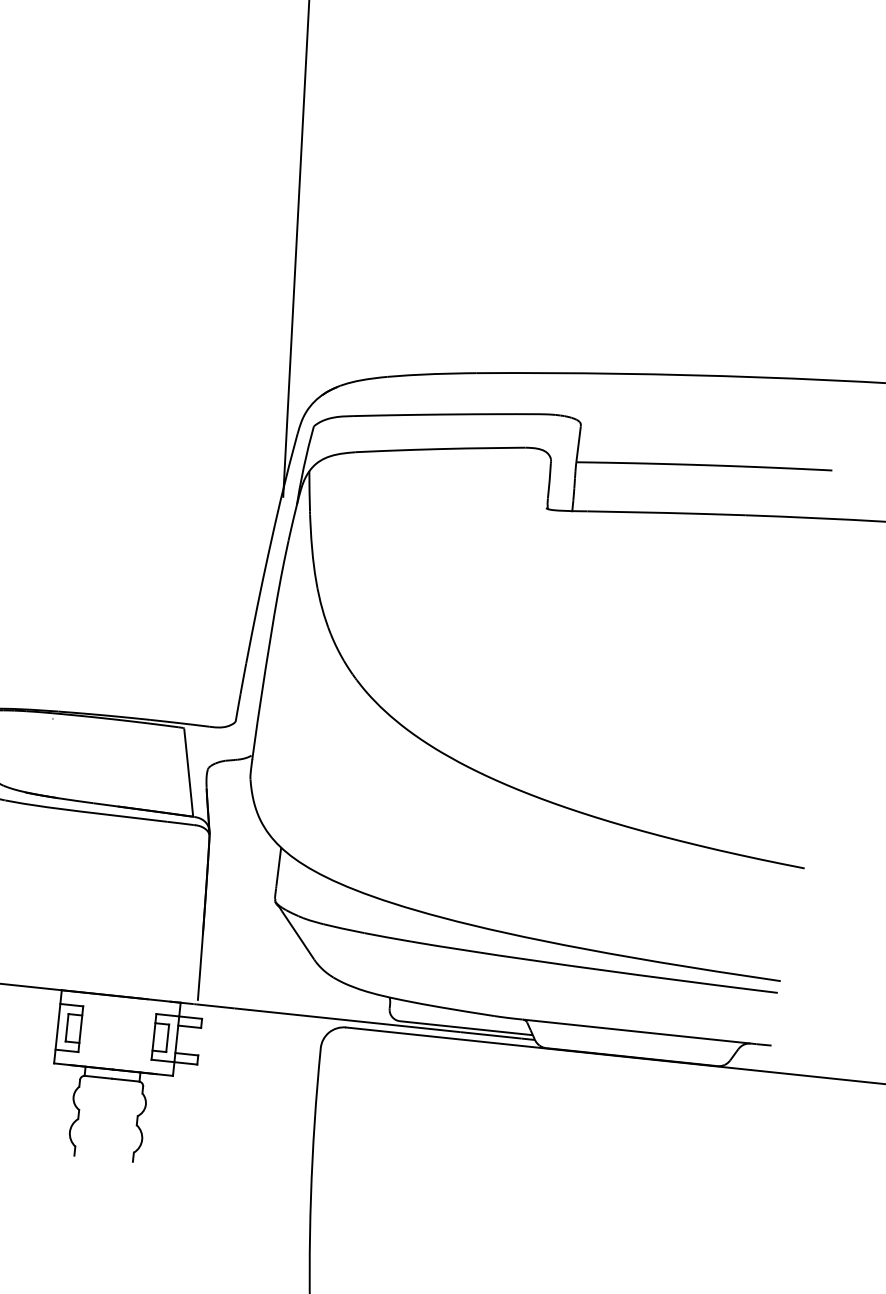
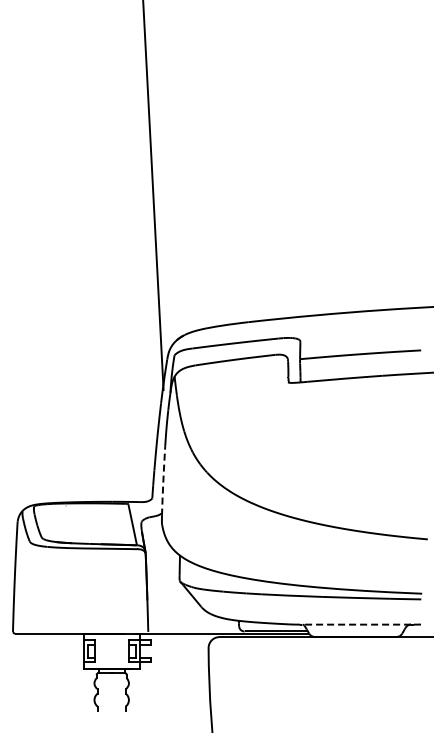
line: (263, 686) -> (163, 480), solid -> dashed
line: (636, 1031) -> (356, 624), solid -> dashed

